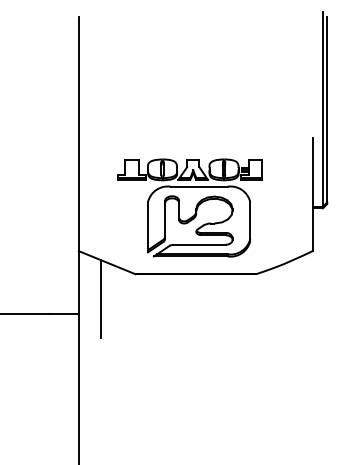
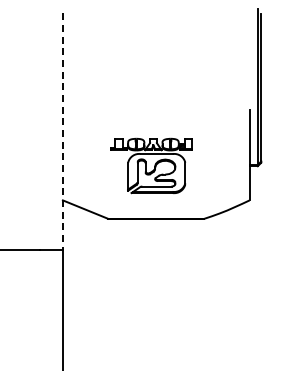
line: (78, 164) -> (62, 131), solid -> dashed
part: (189, 207) -> (151, 165), size x0.7
line: (100, 298) -> (80, 238), removed

